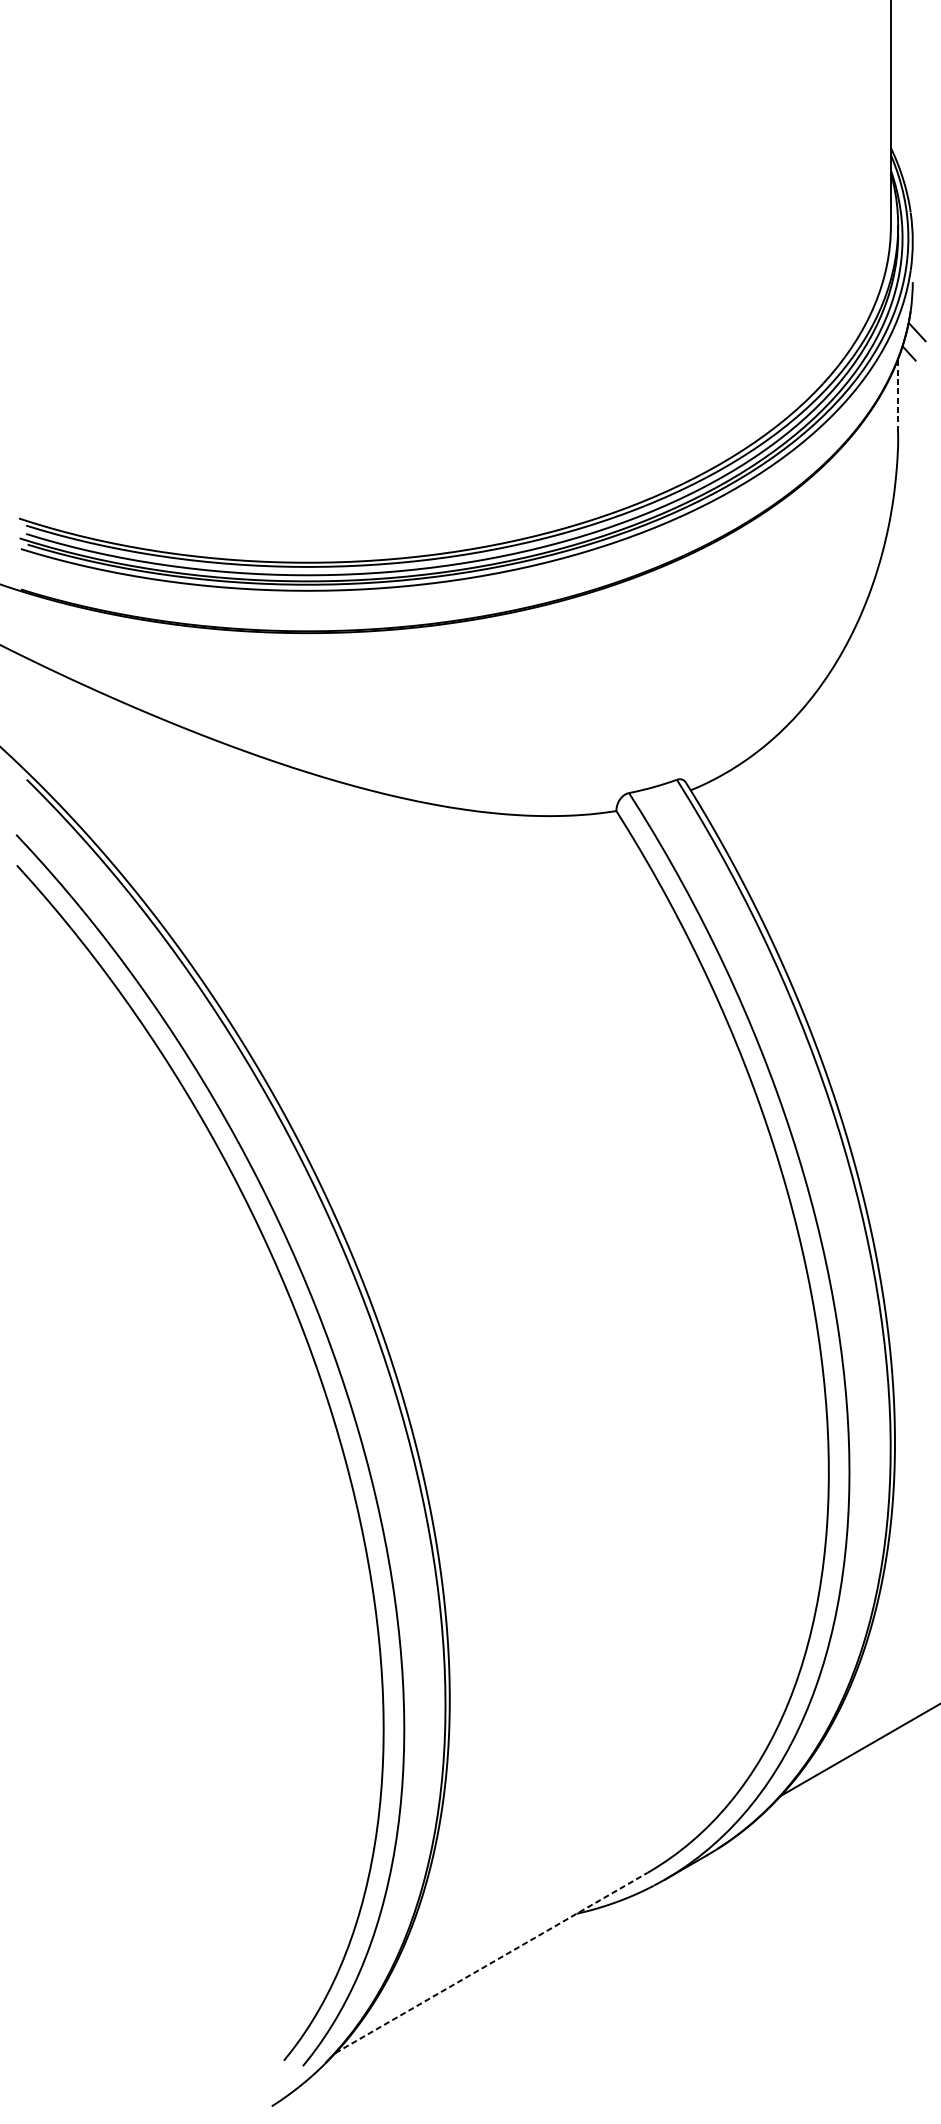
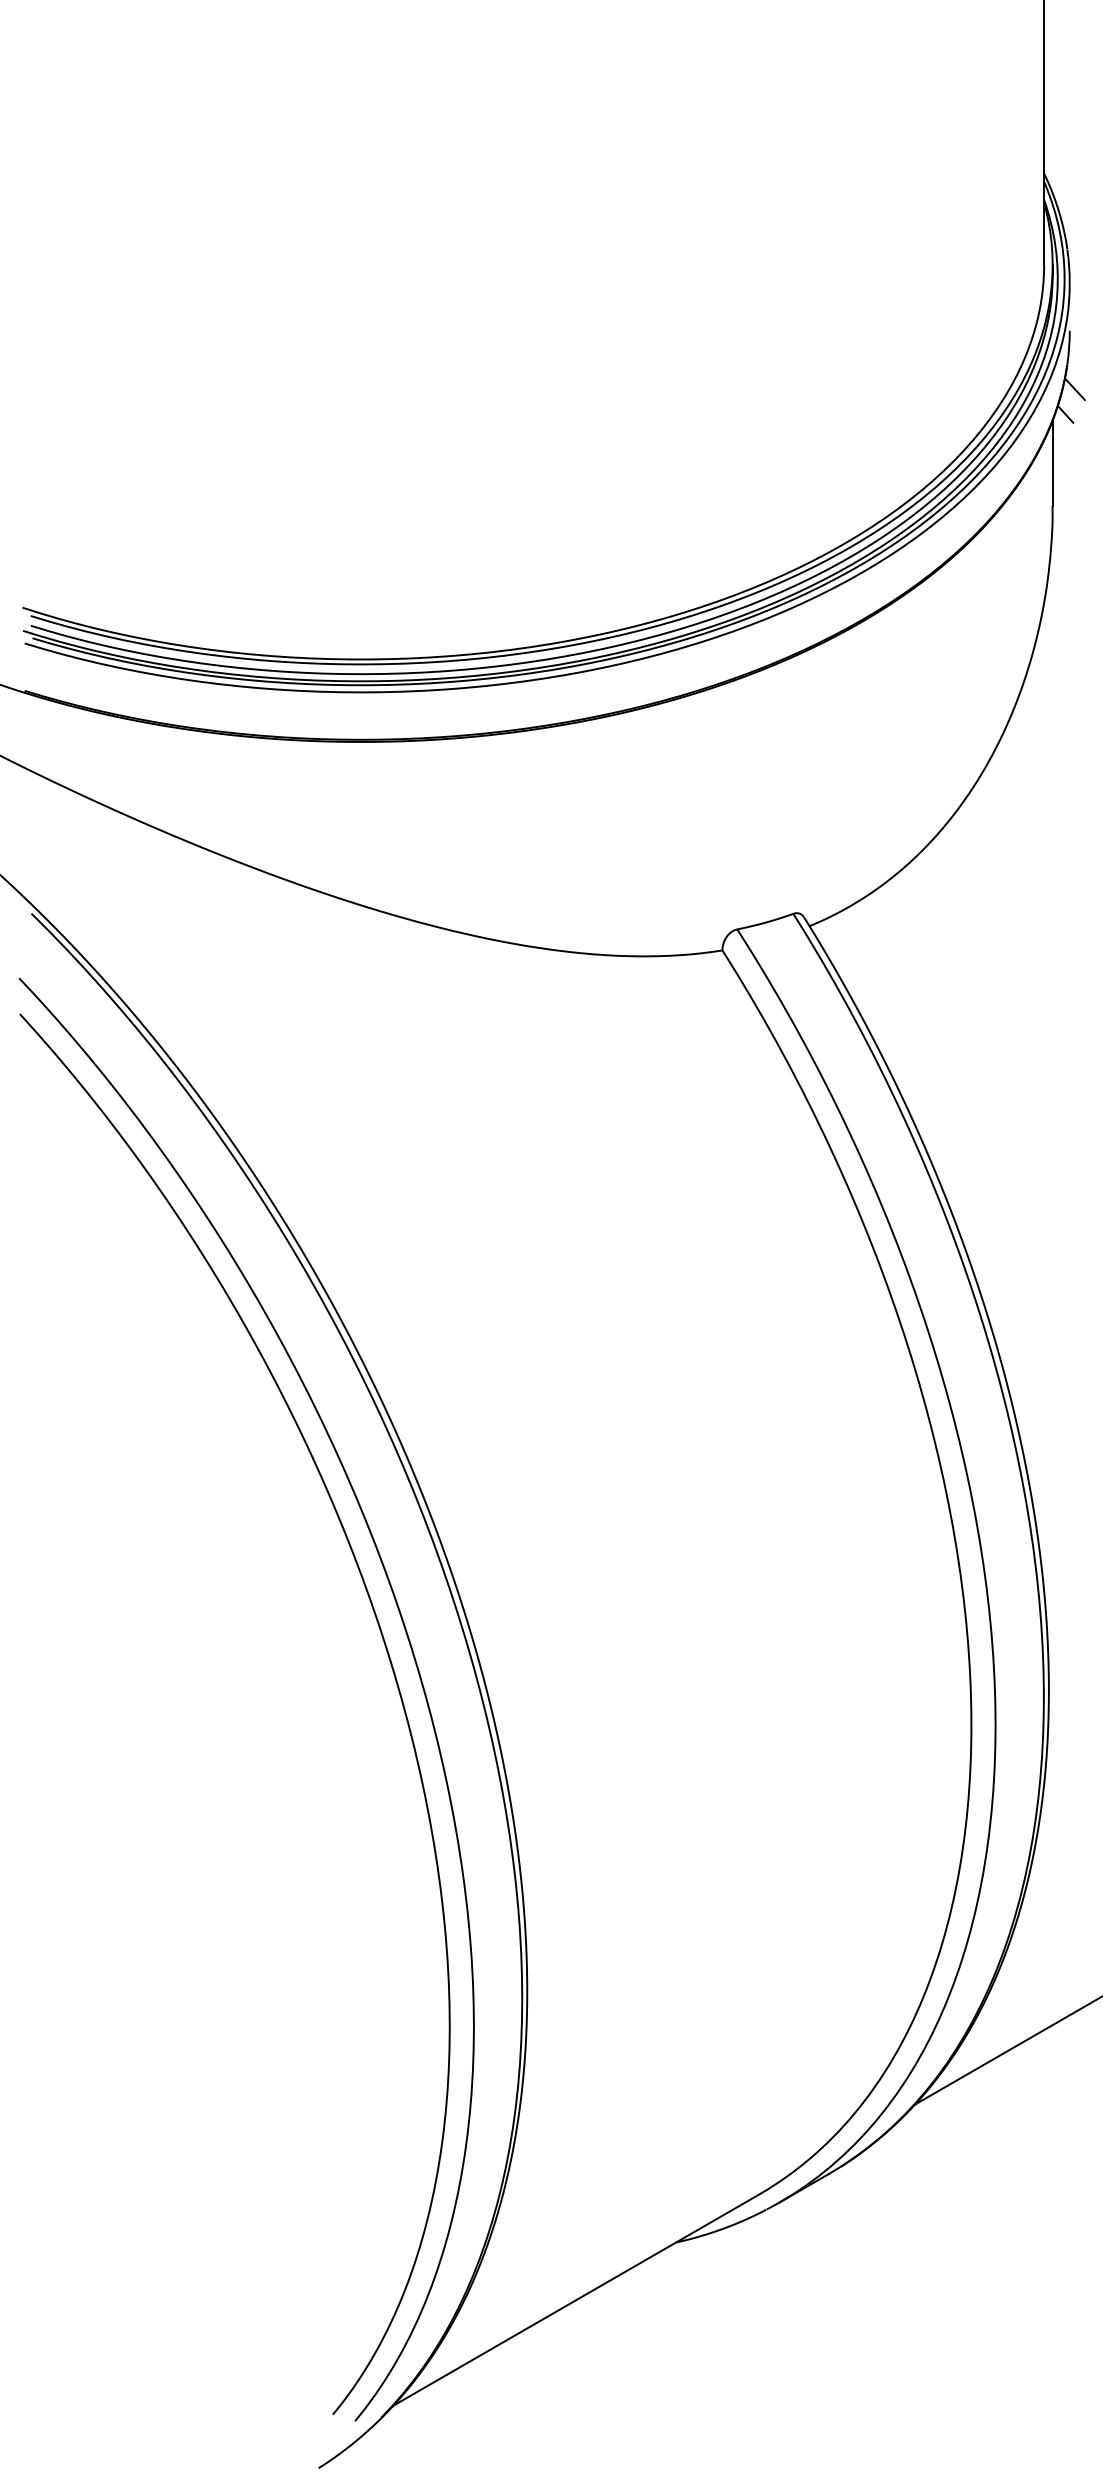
line: (898, 395) -> (1052, 463), dashed -> solid
line: (491, 1962) -> (576, 2299), dashed -> solid

